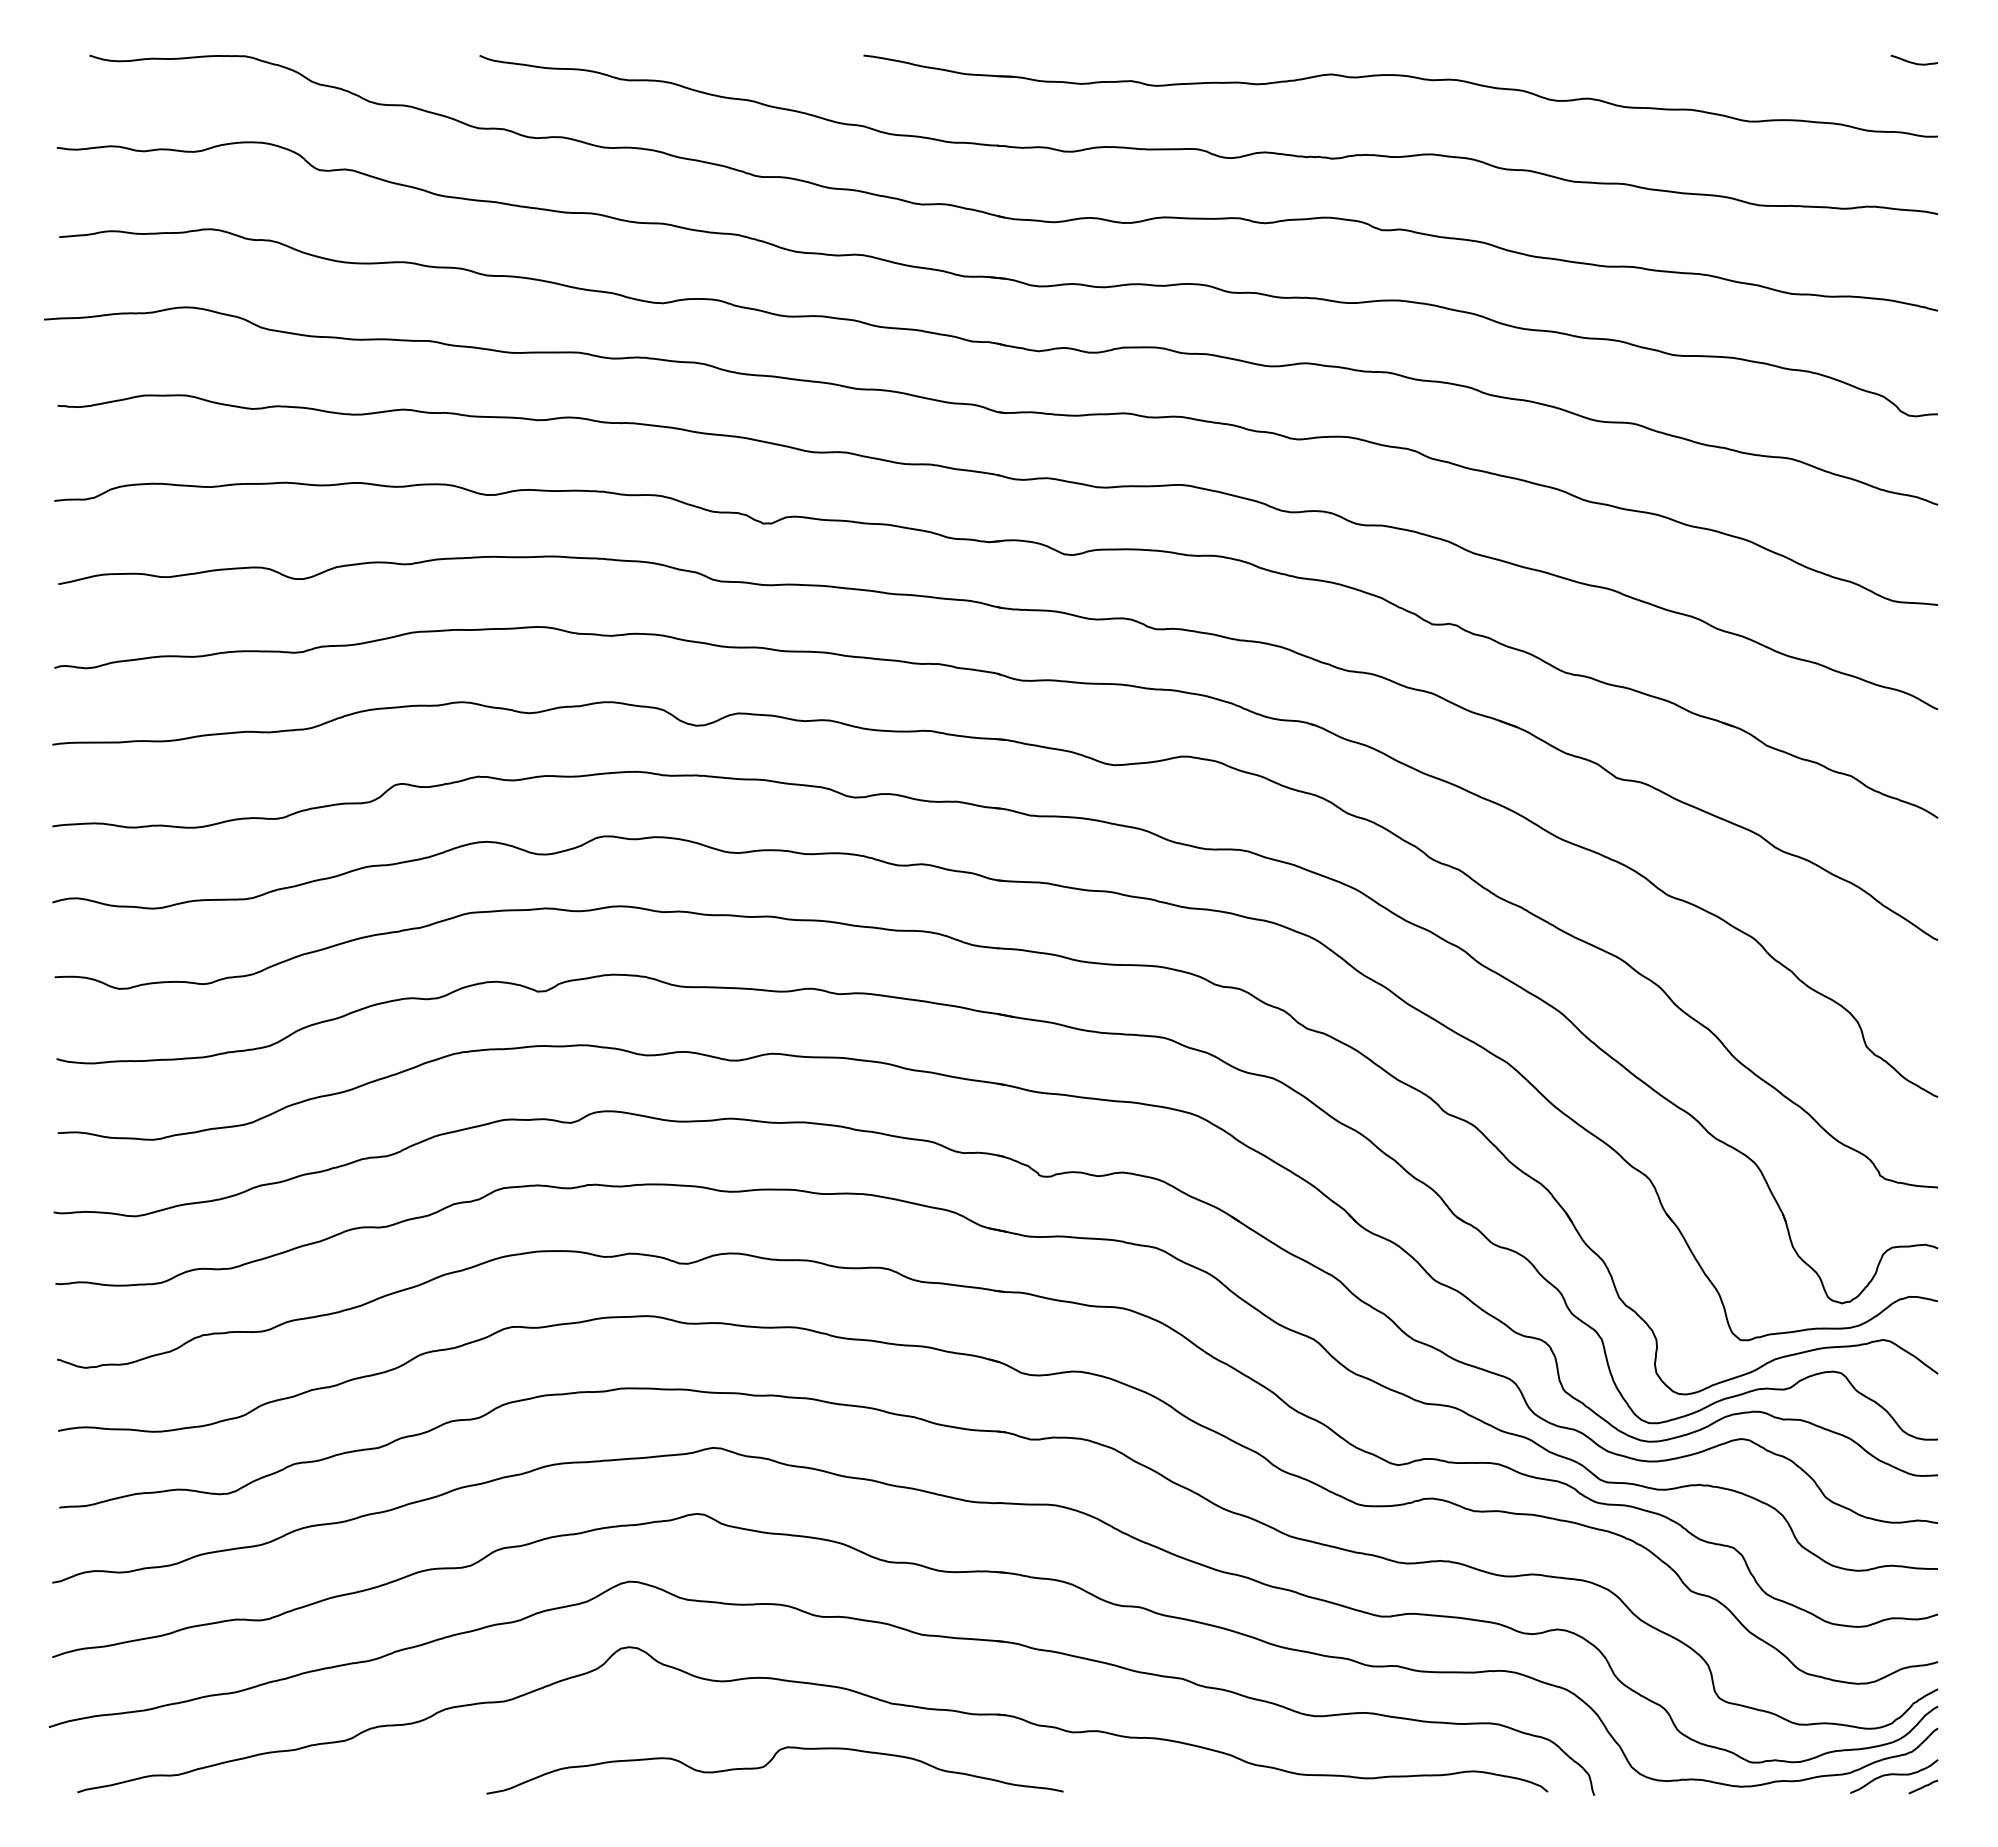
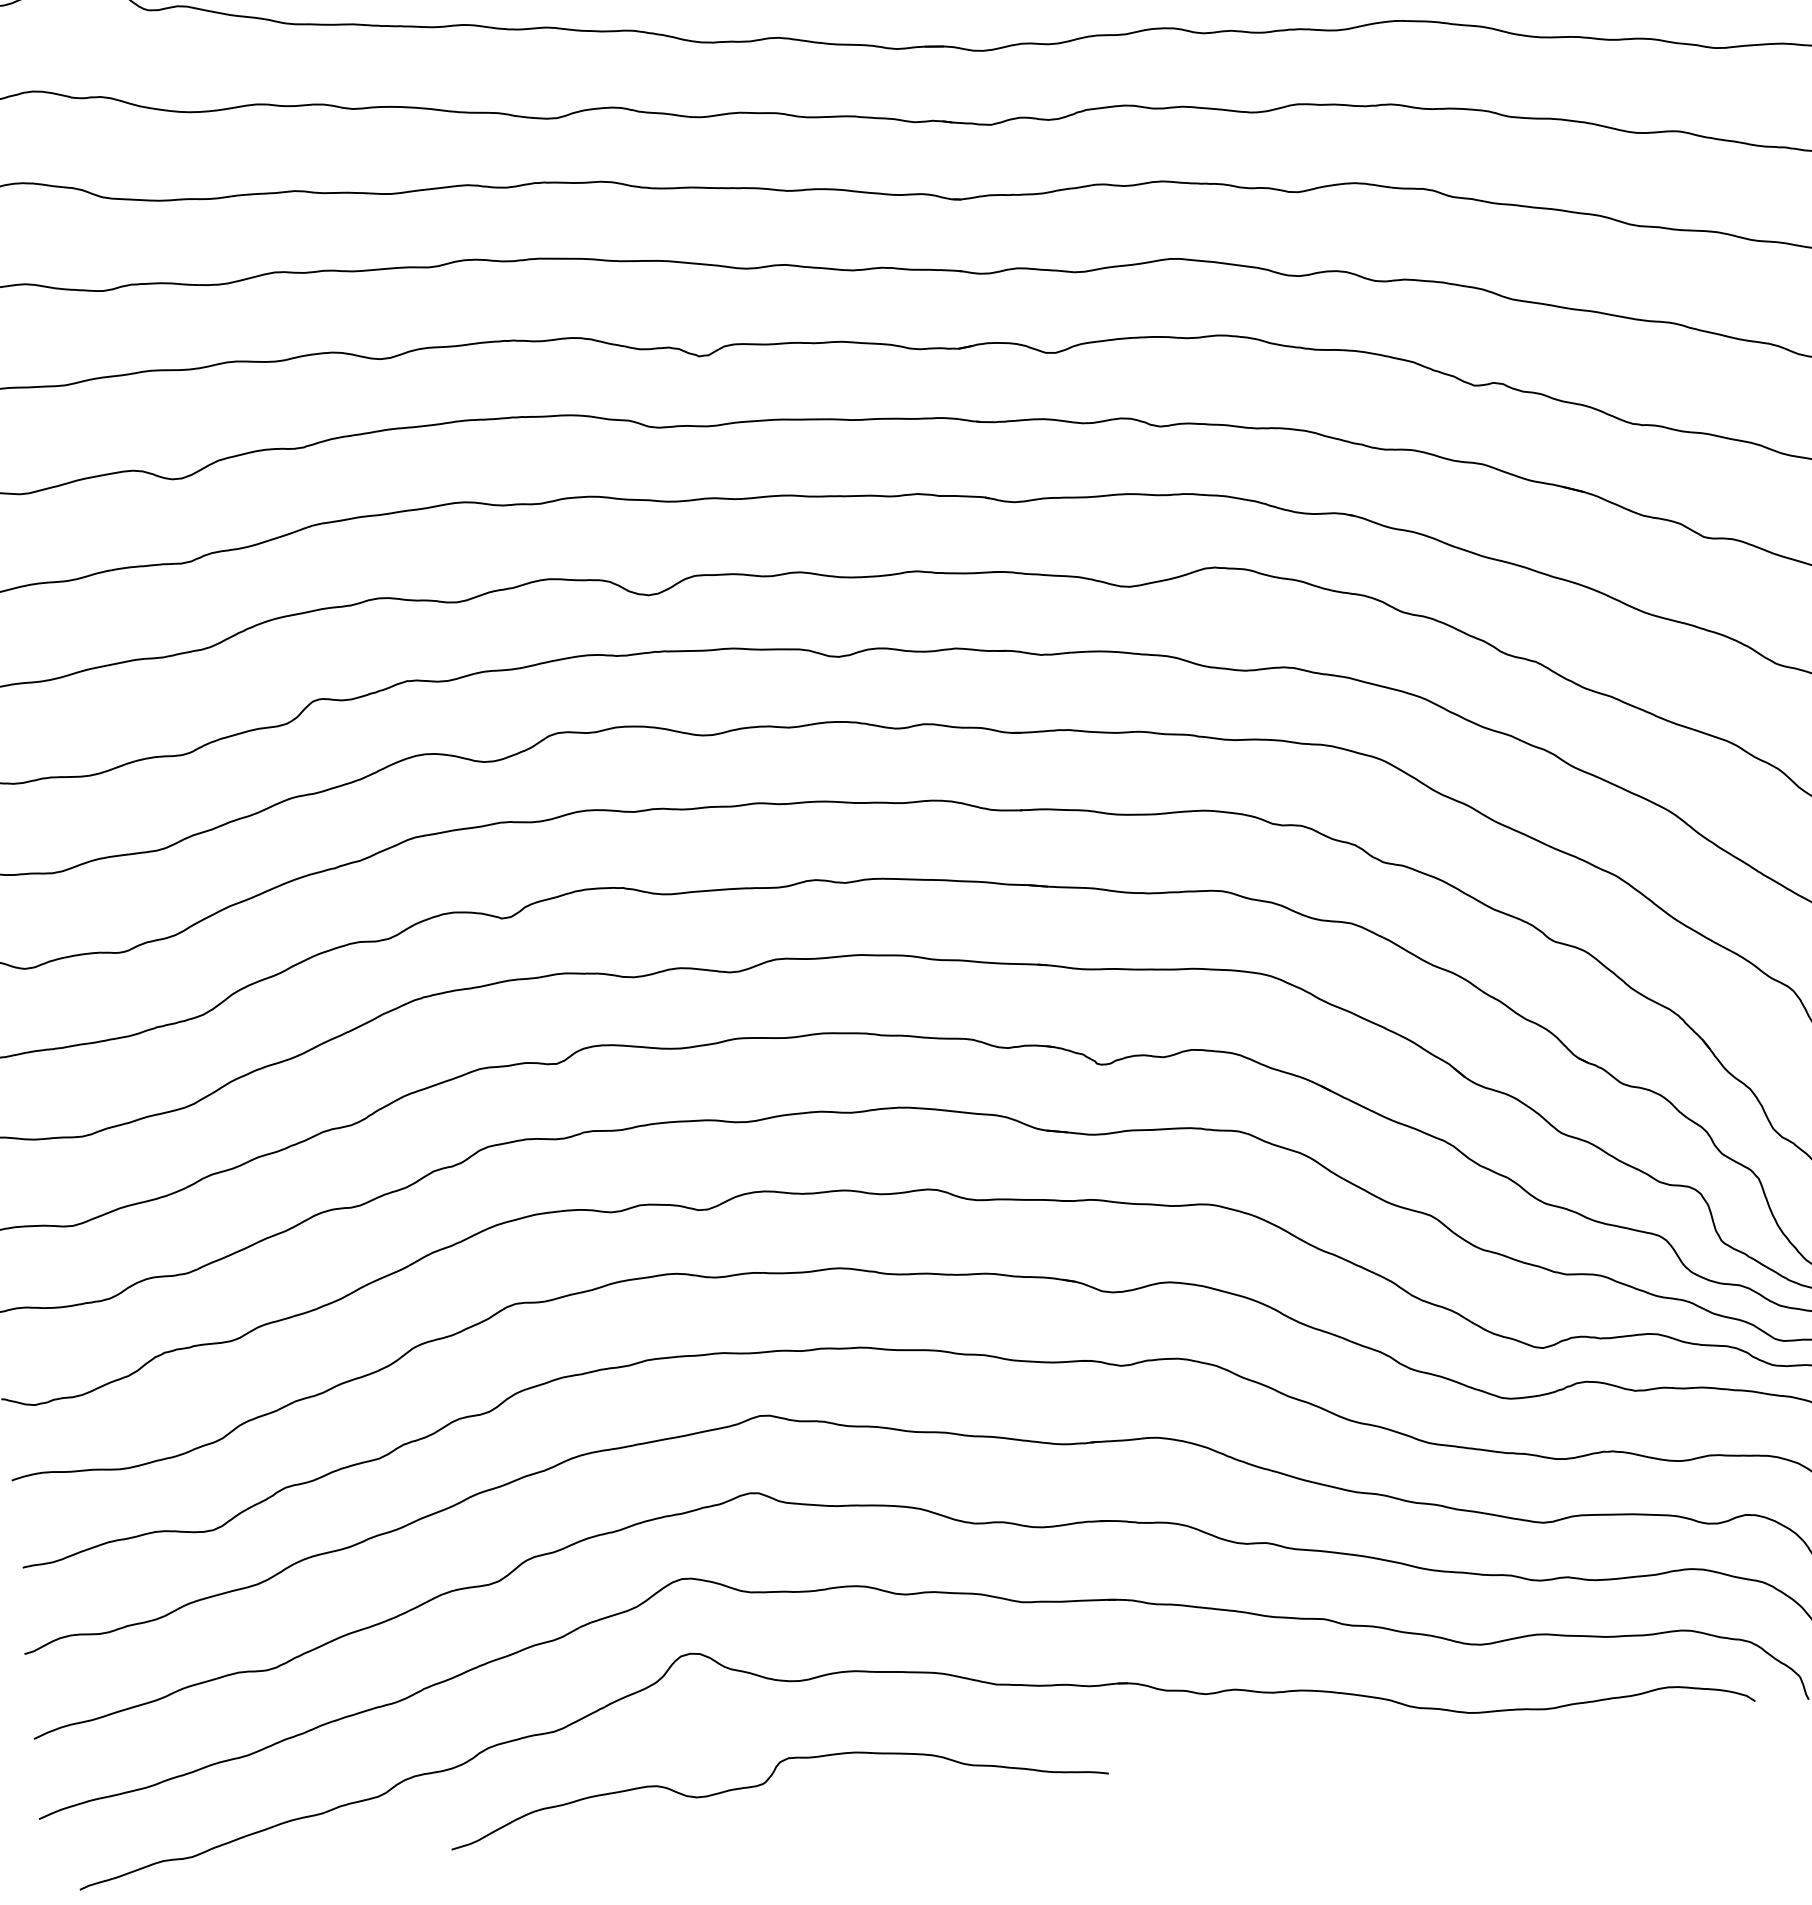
curve: (768, 1764) -> (769, 1780), moved

